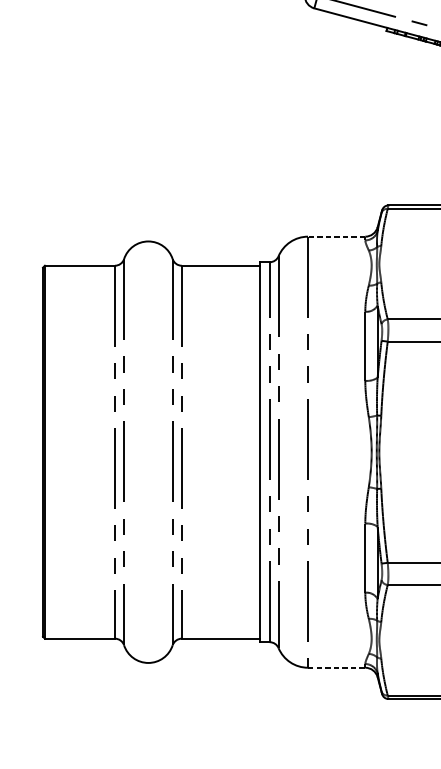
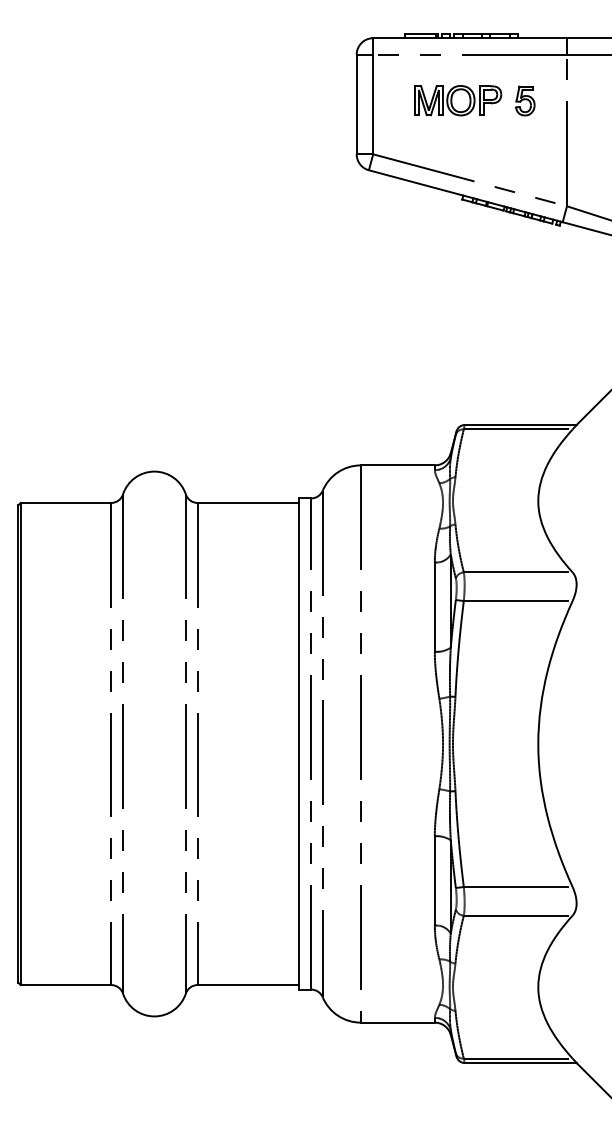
line: (336, 236) -> (397, 465), dashed -> solid
line: (337, 667) -> (398, 1022), dashed -> solid

